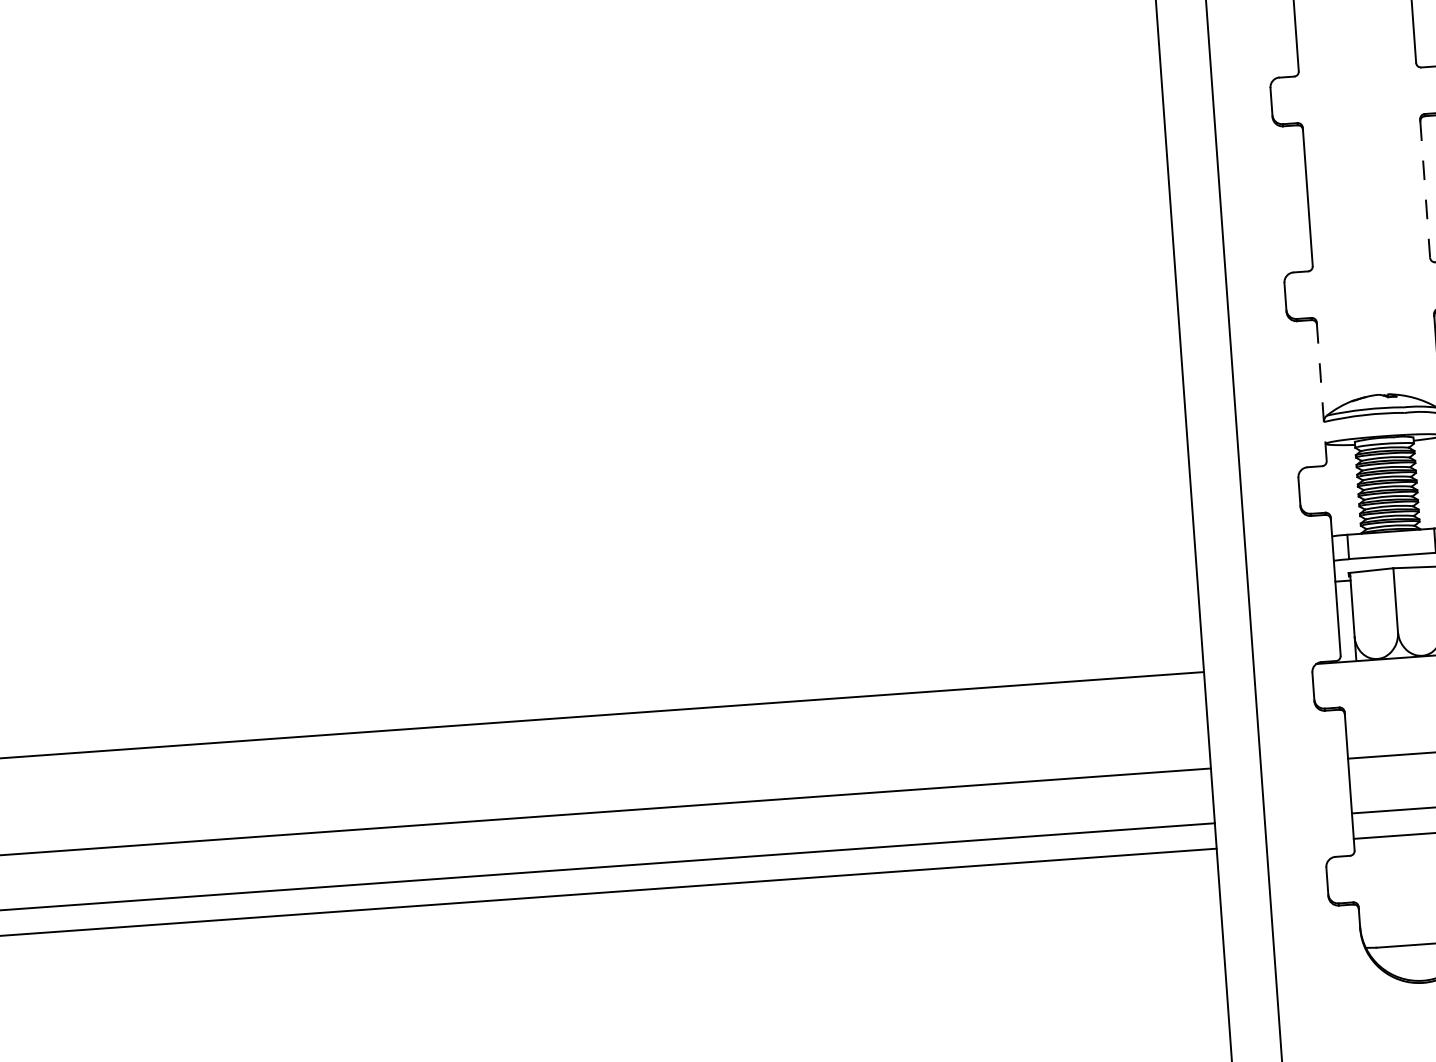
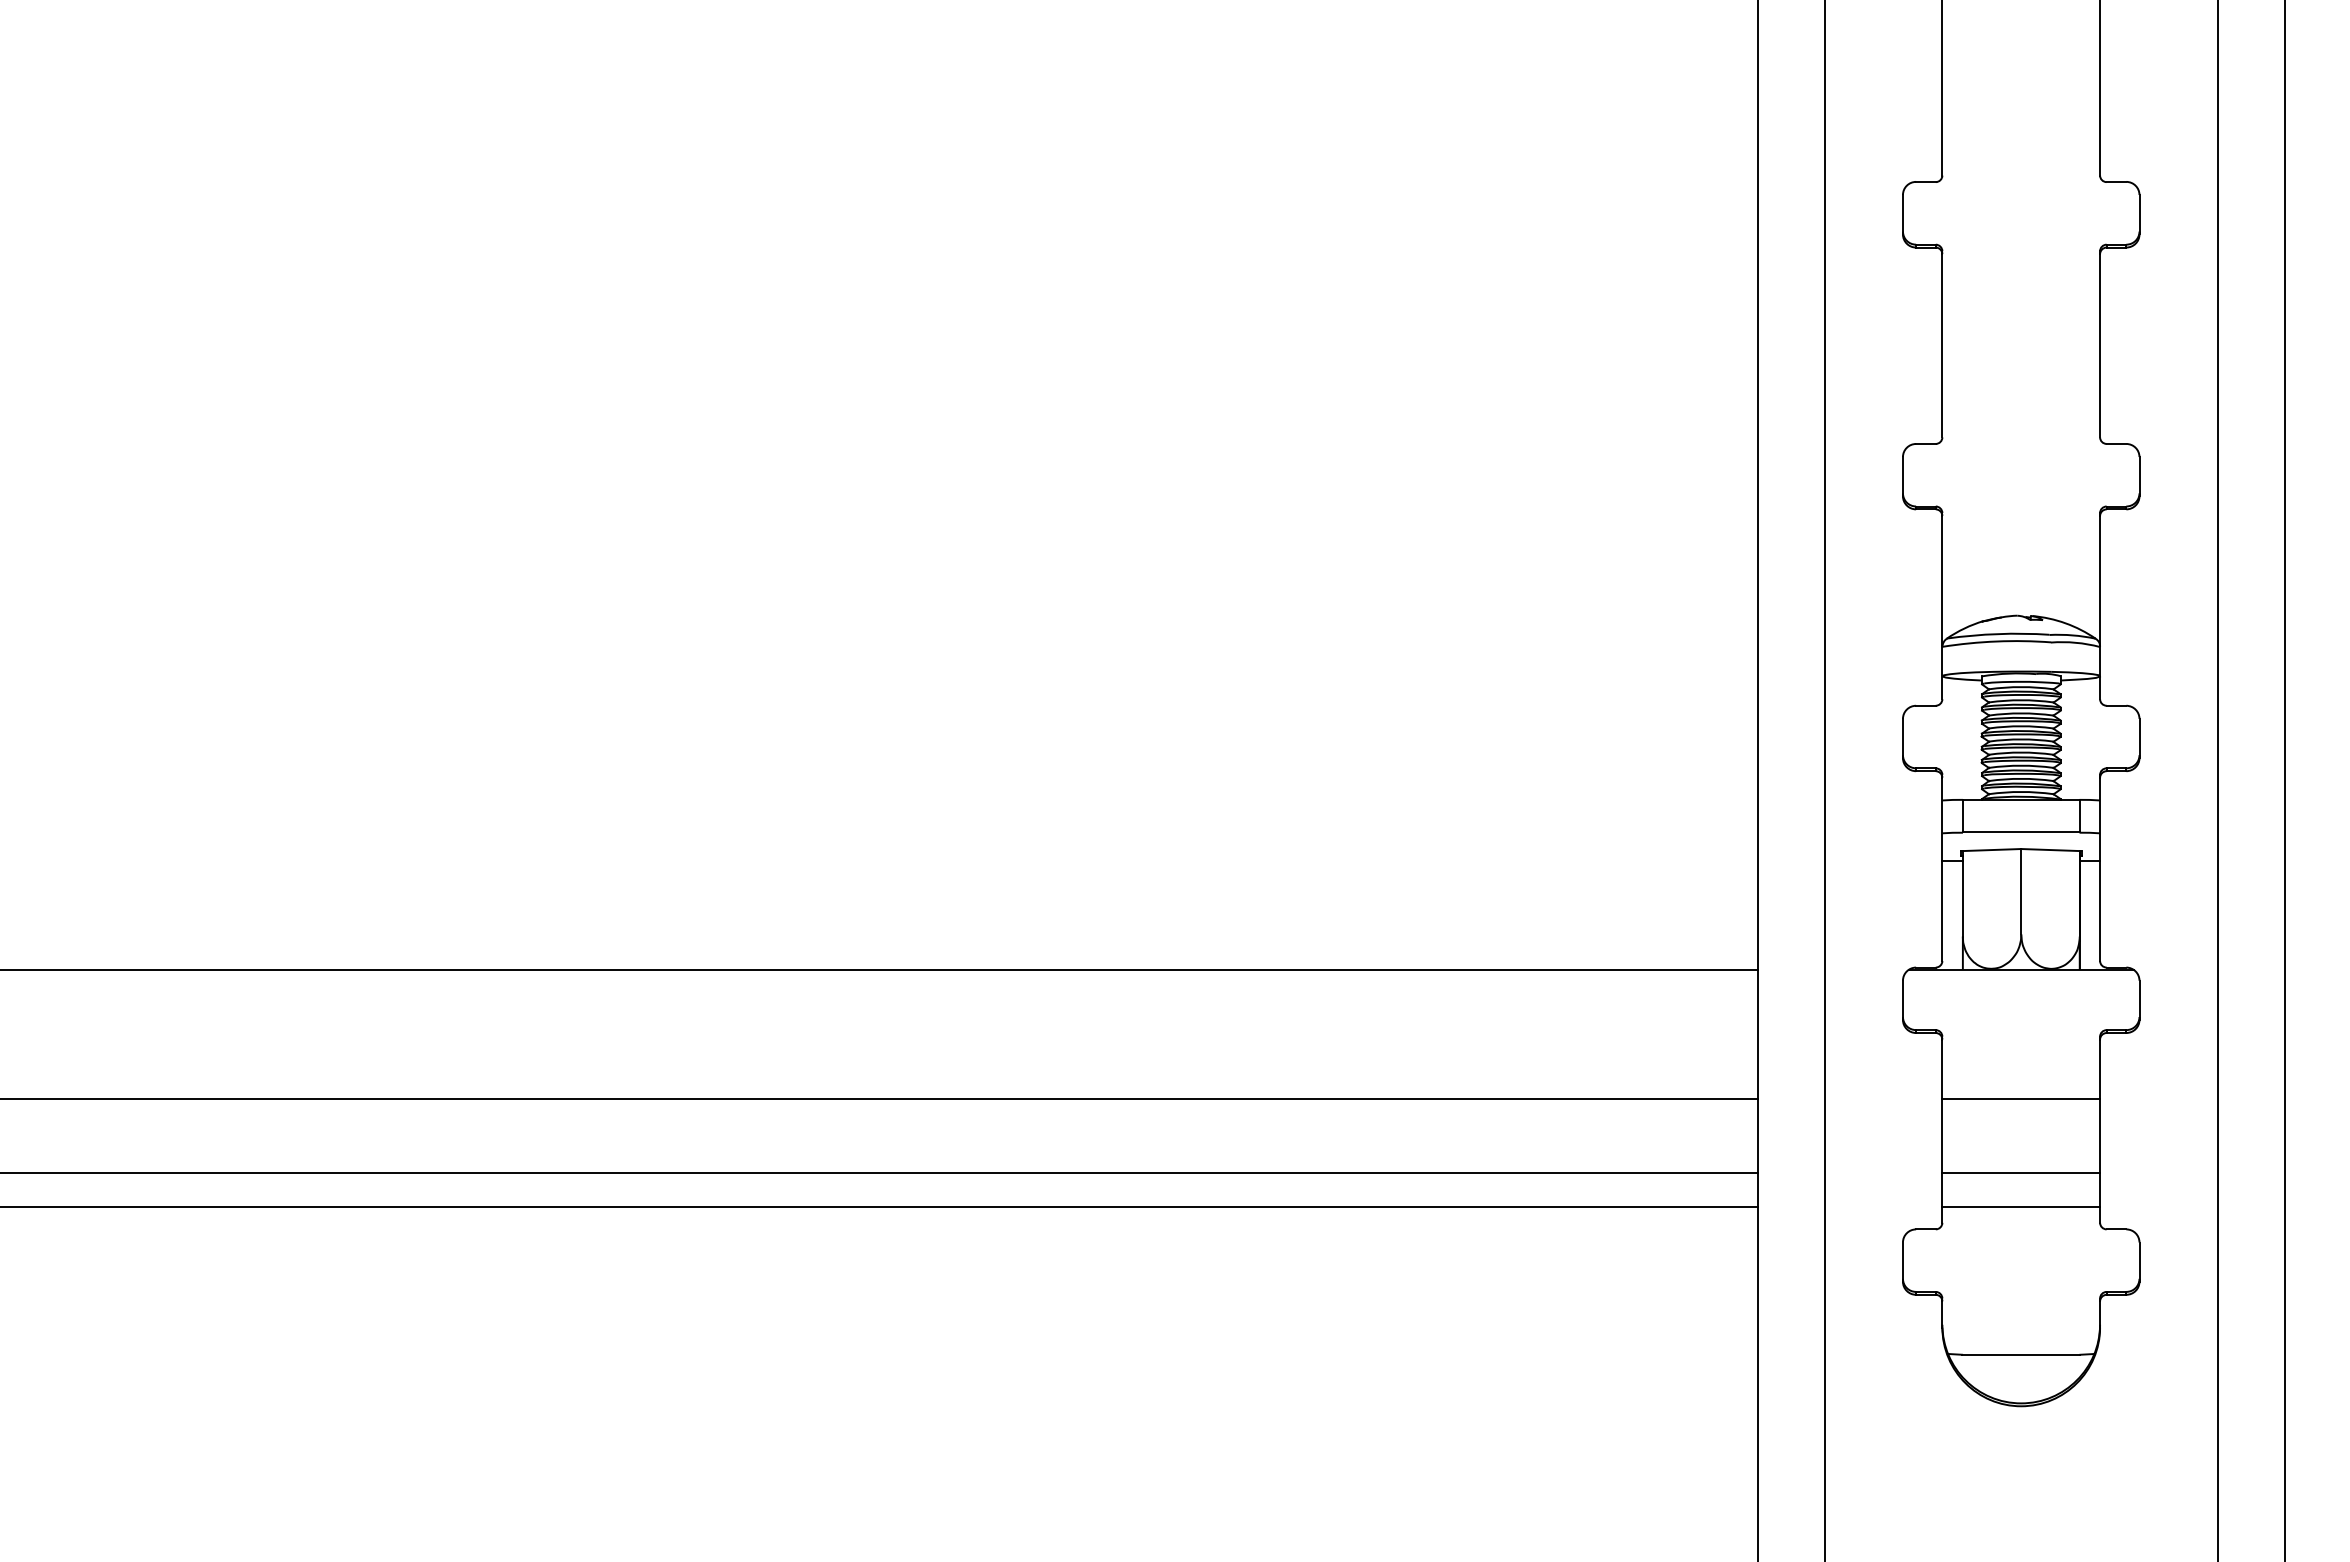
line: (1425, 189) -> (2100, 345), dashed -> solid
line: (1321, 392) -> (1942, 607), dashed -> solid

